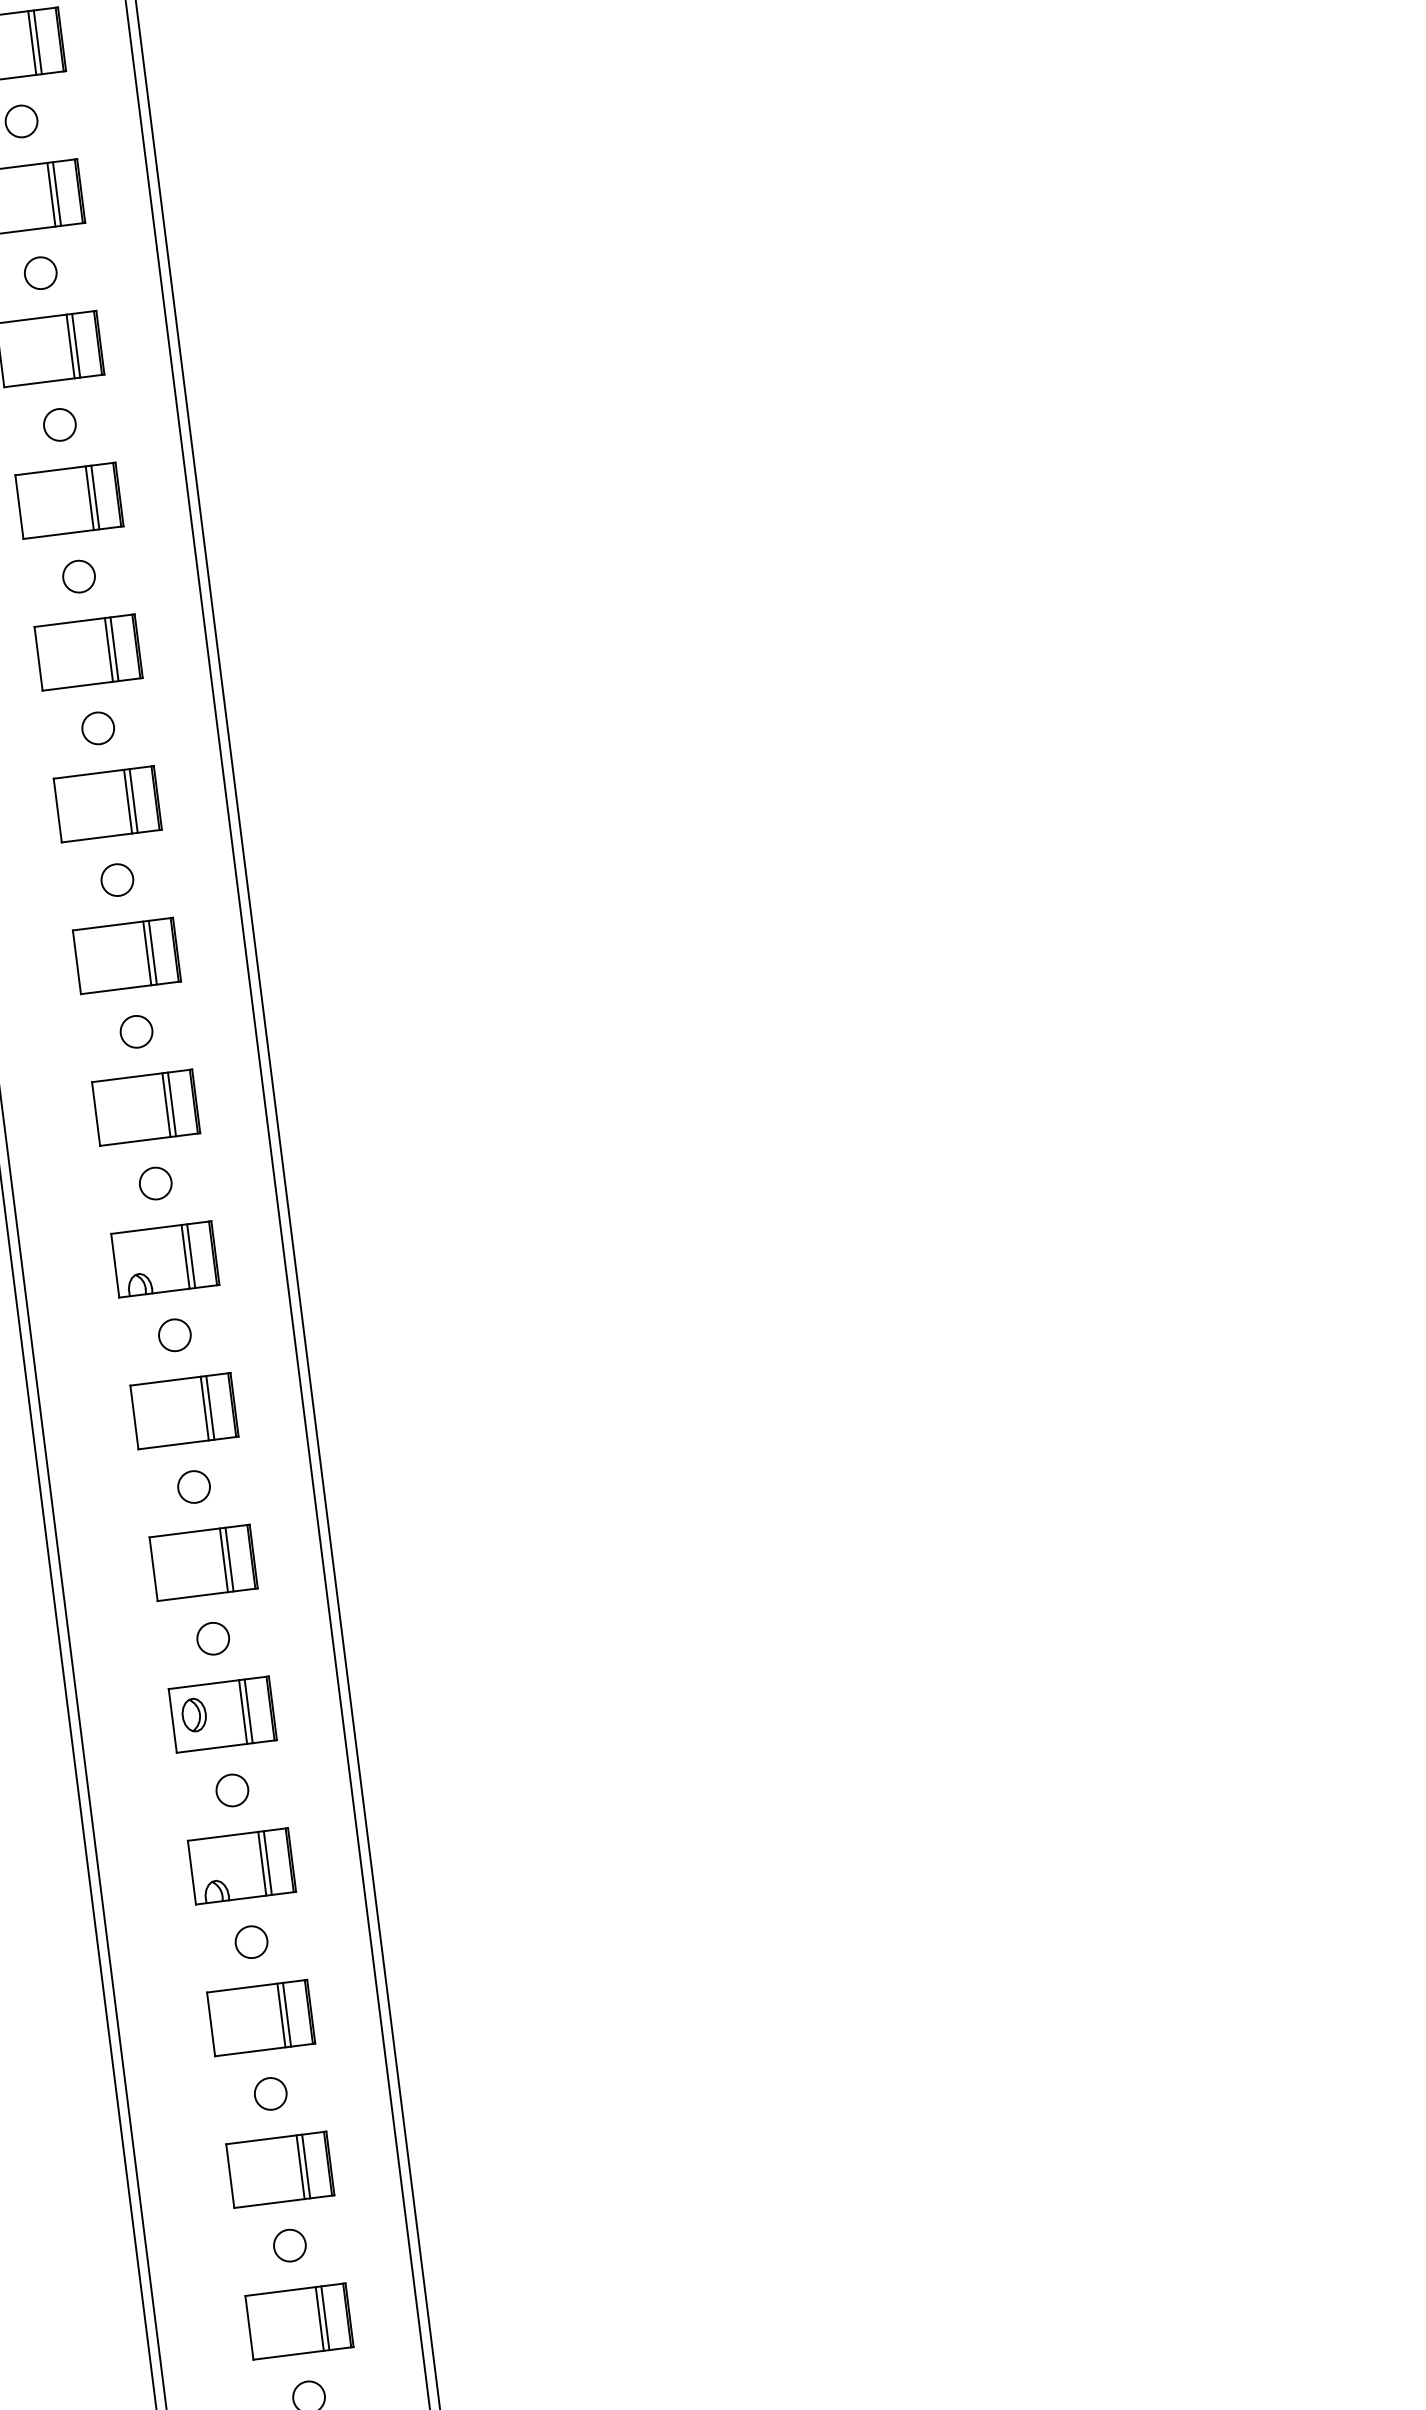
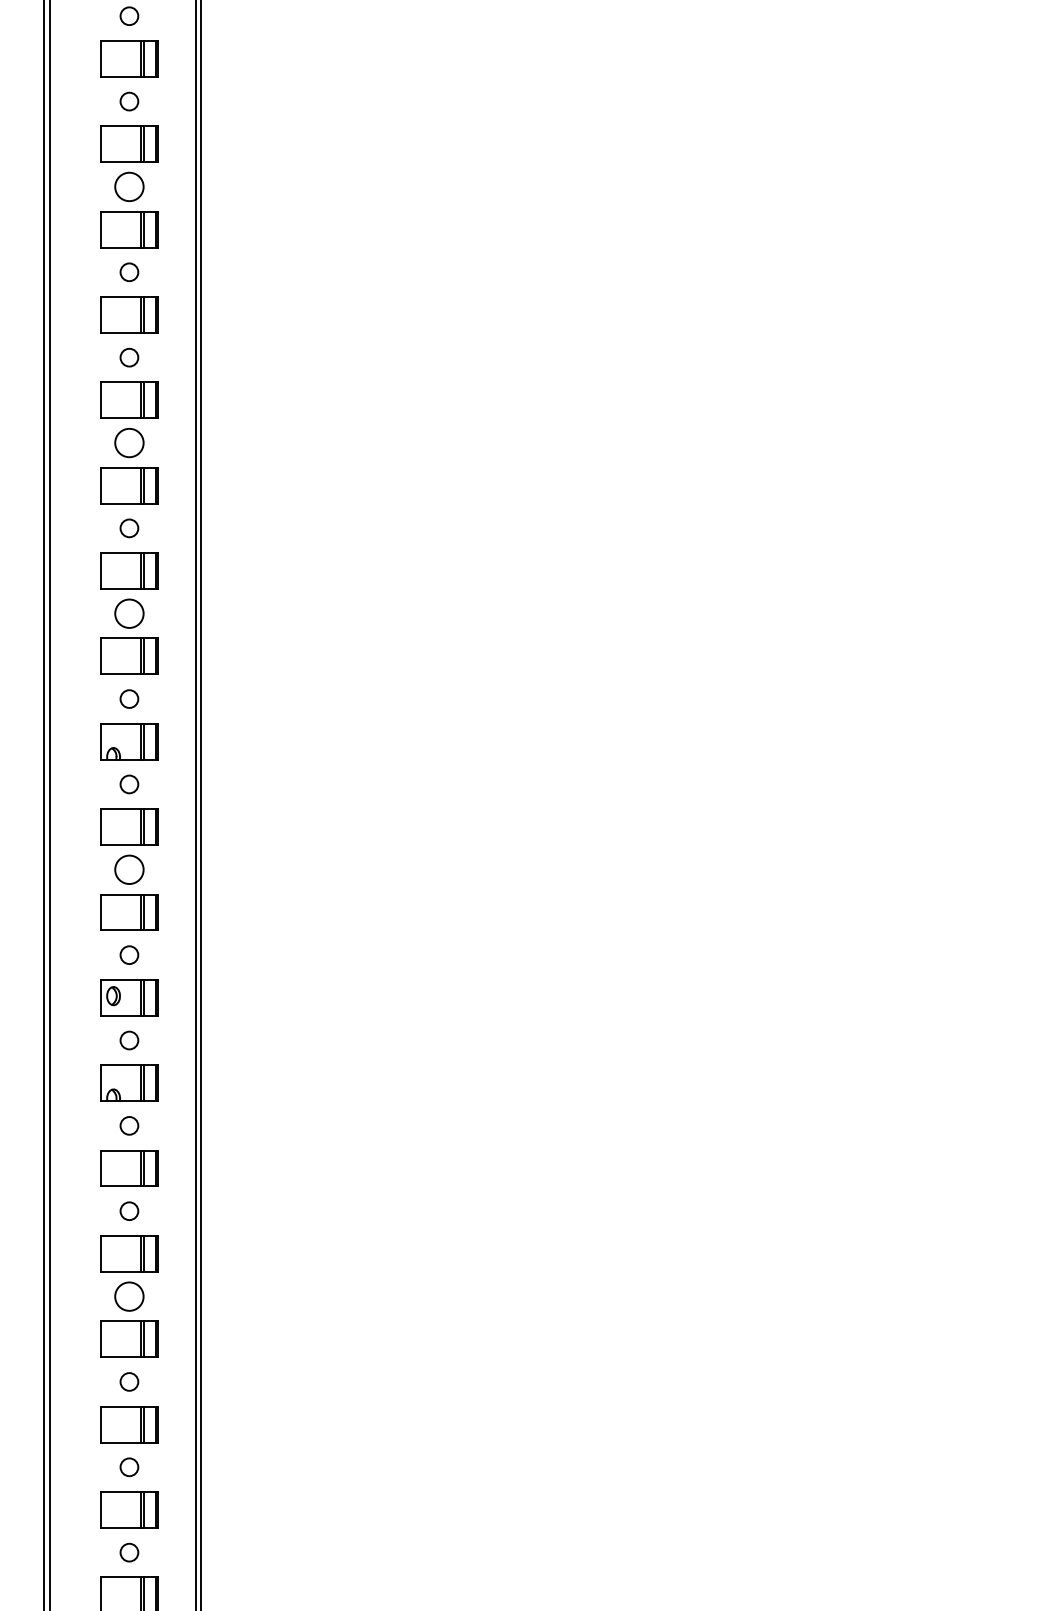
circle: (40, 272) -> (129, 186), size x1.6
circle: (98, 727) -> (129, 442), size x1.6
circle: (136, 1031) -> (129, 613), size x1.6
circle: (194, 1486) -> (129, 869), size x1.6
circle: (290, 2245) -> (129, 1296), size x1.6

